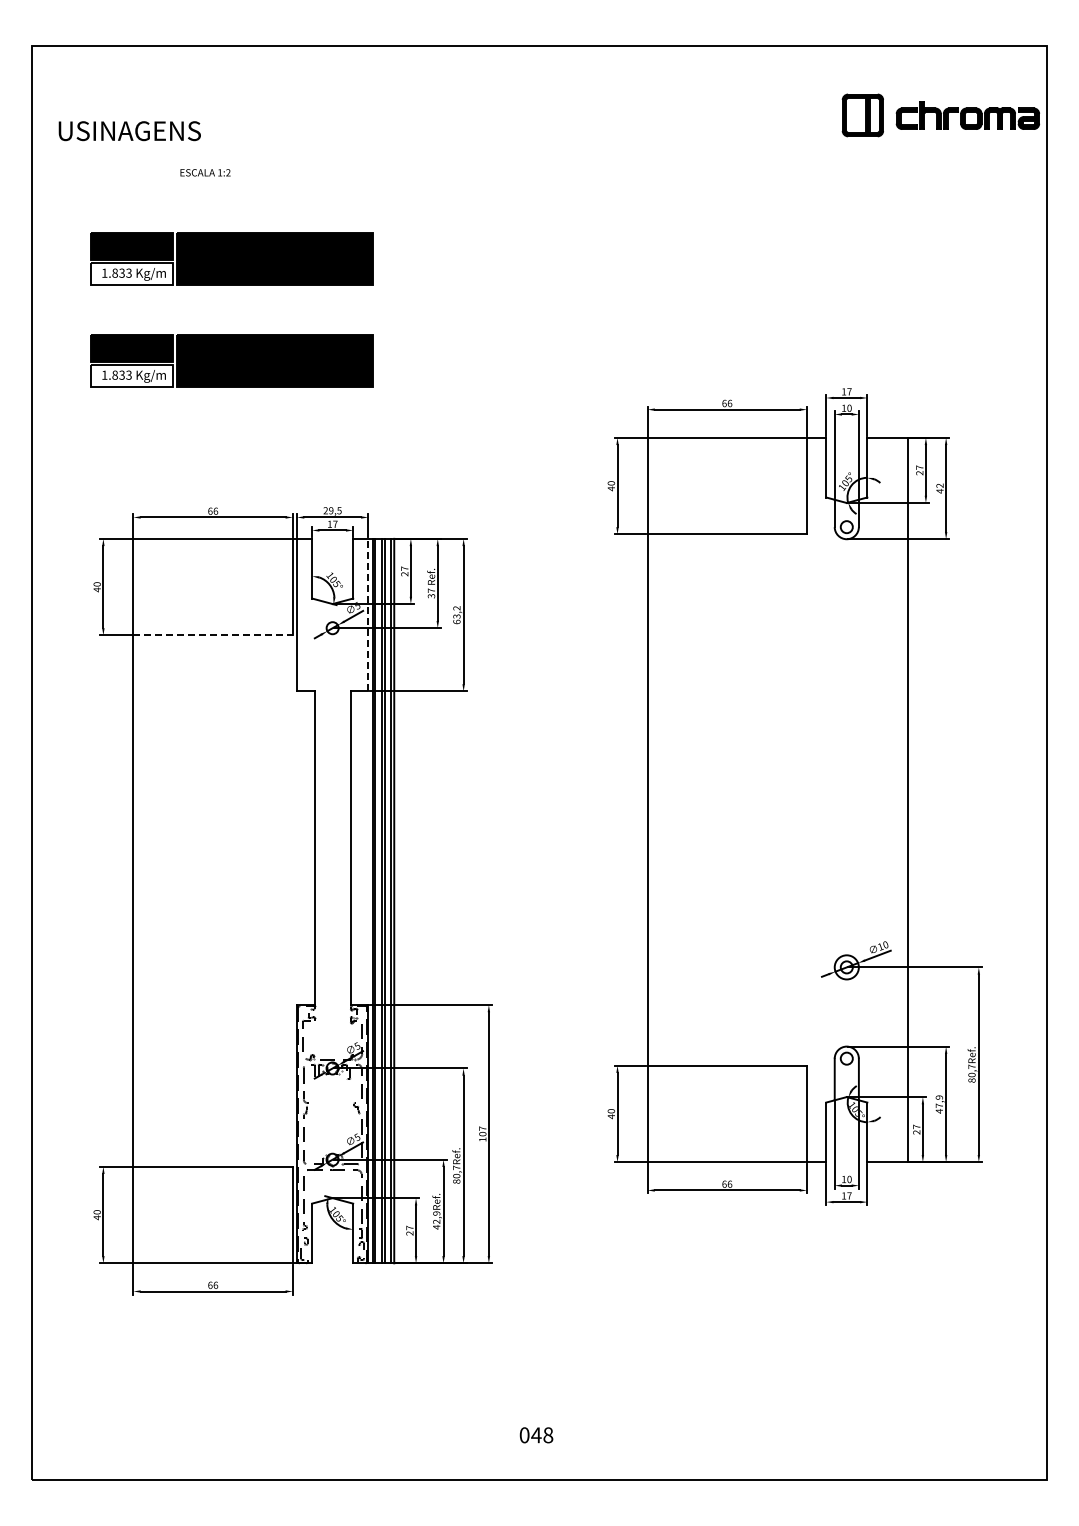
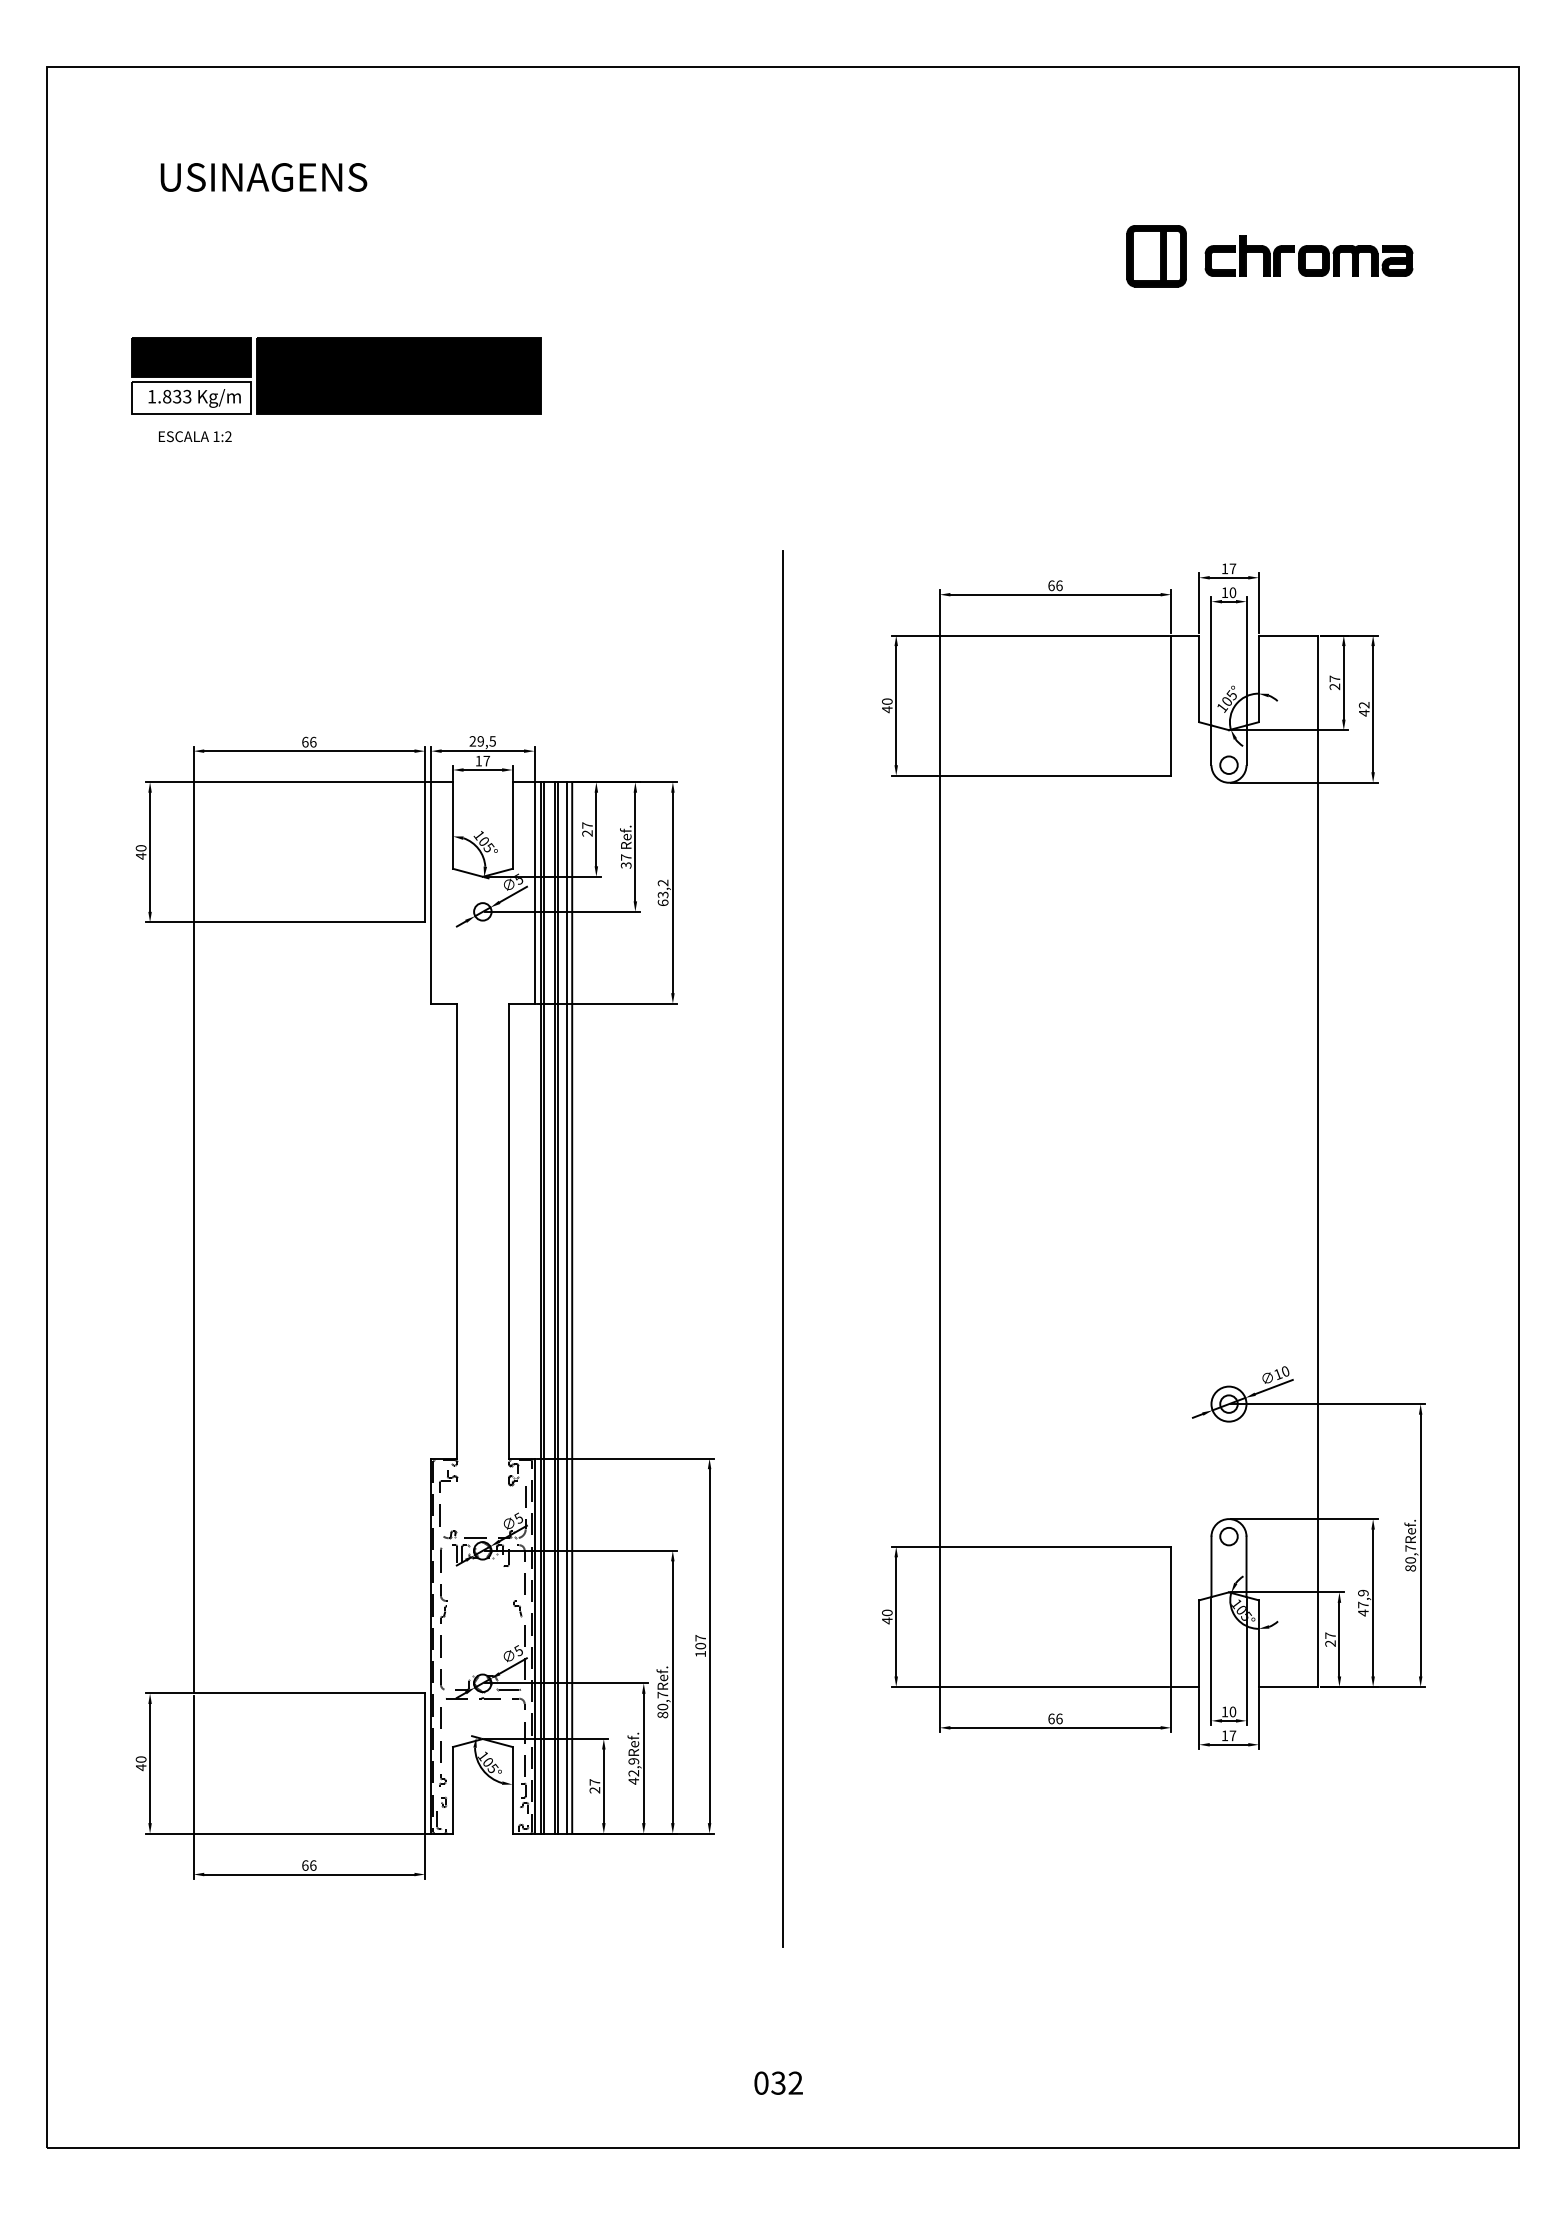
part: (940, 115) -> (1269, 256), moved
text: (129, 131) -> (263, 177), moved
text: (205, 172) -> (195, 436), moved
part: (231, 360) -> (335, 523), removed
line: (368, 614) -> (534, 891), dashed -> solid
line: (213, 635) -> (309, 922), dashed -> solid
line: (539, 860) -> (783, 1249), added
text: (542, 1435) -> (787, 2083), 048 -> 032

